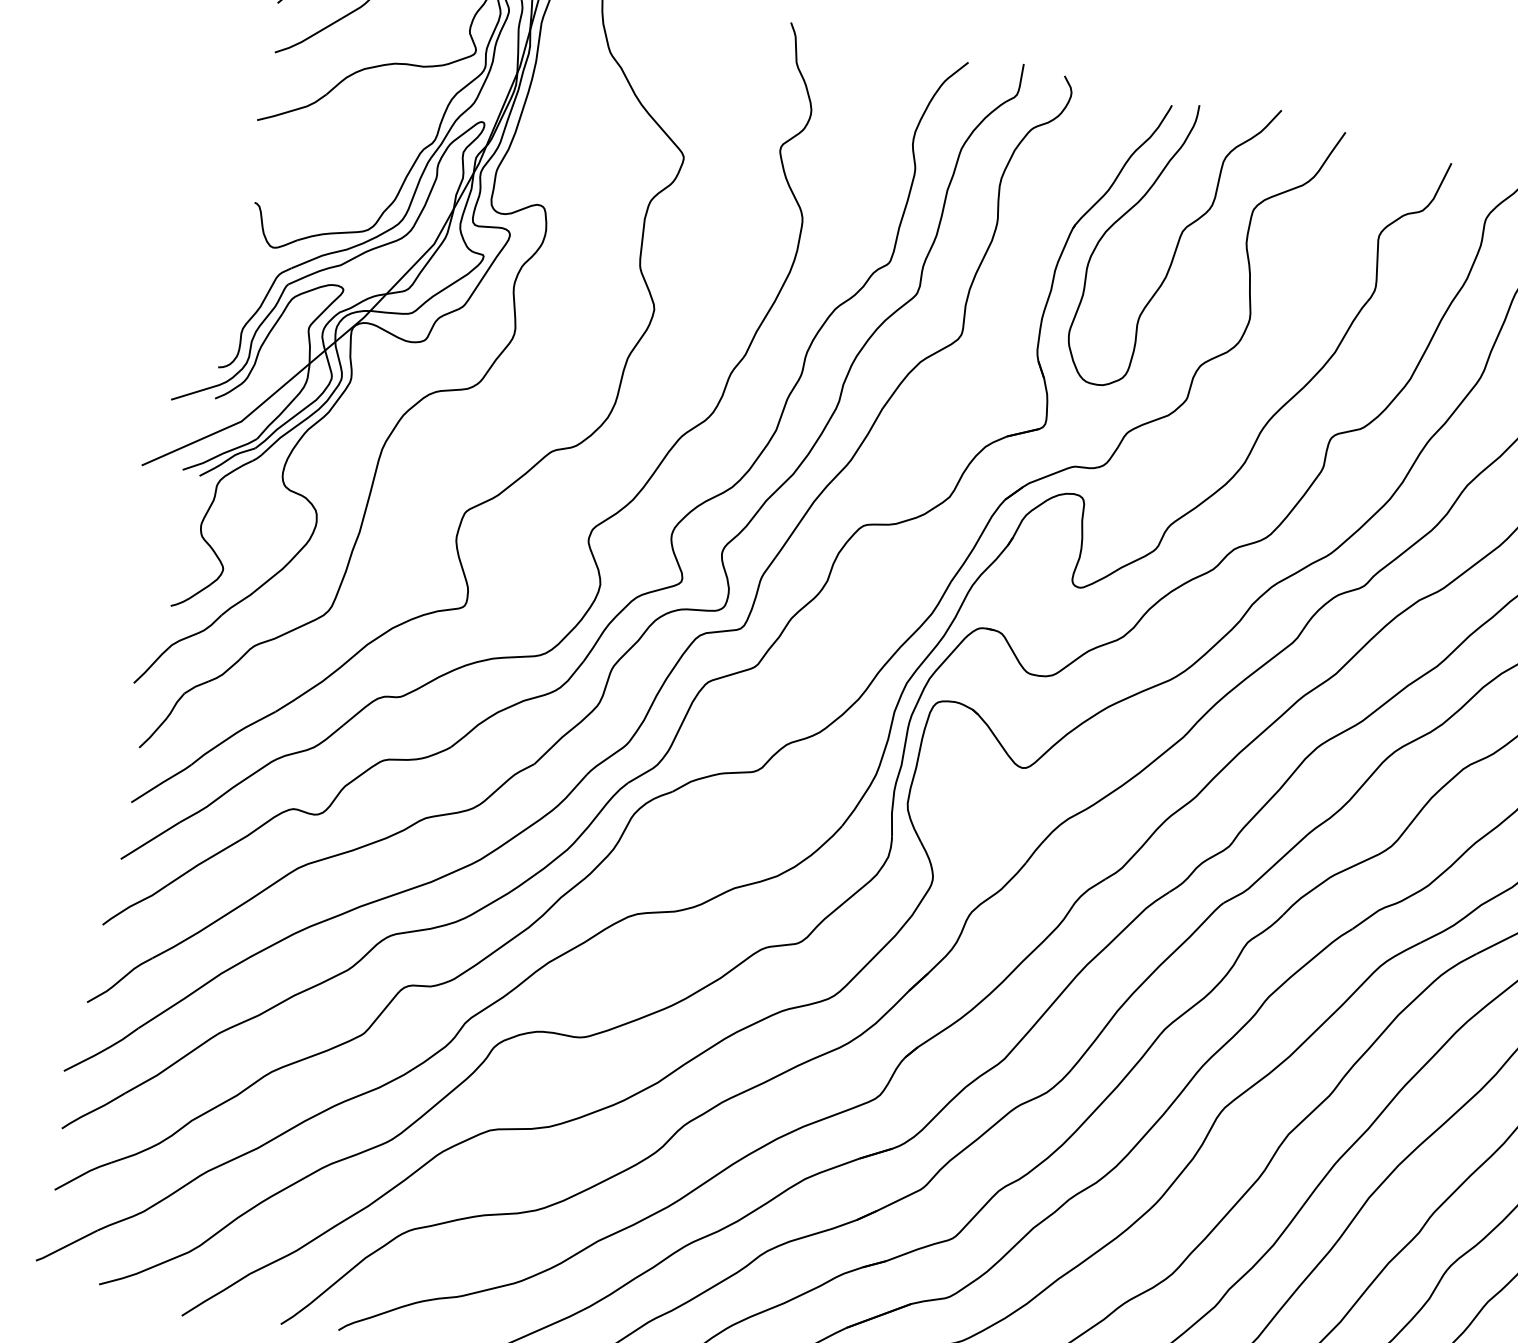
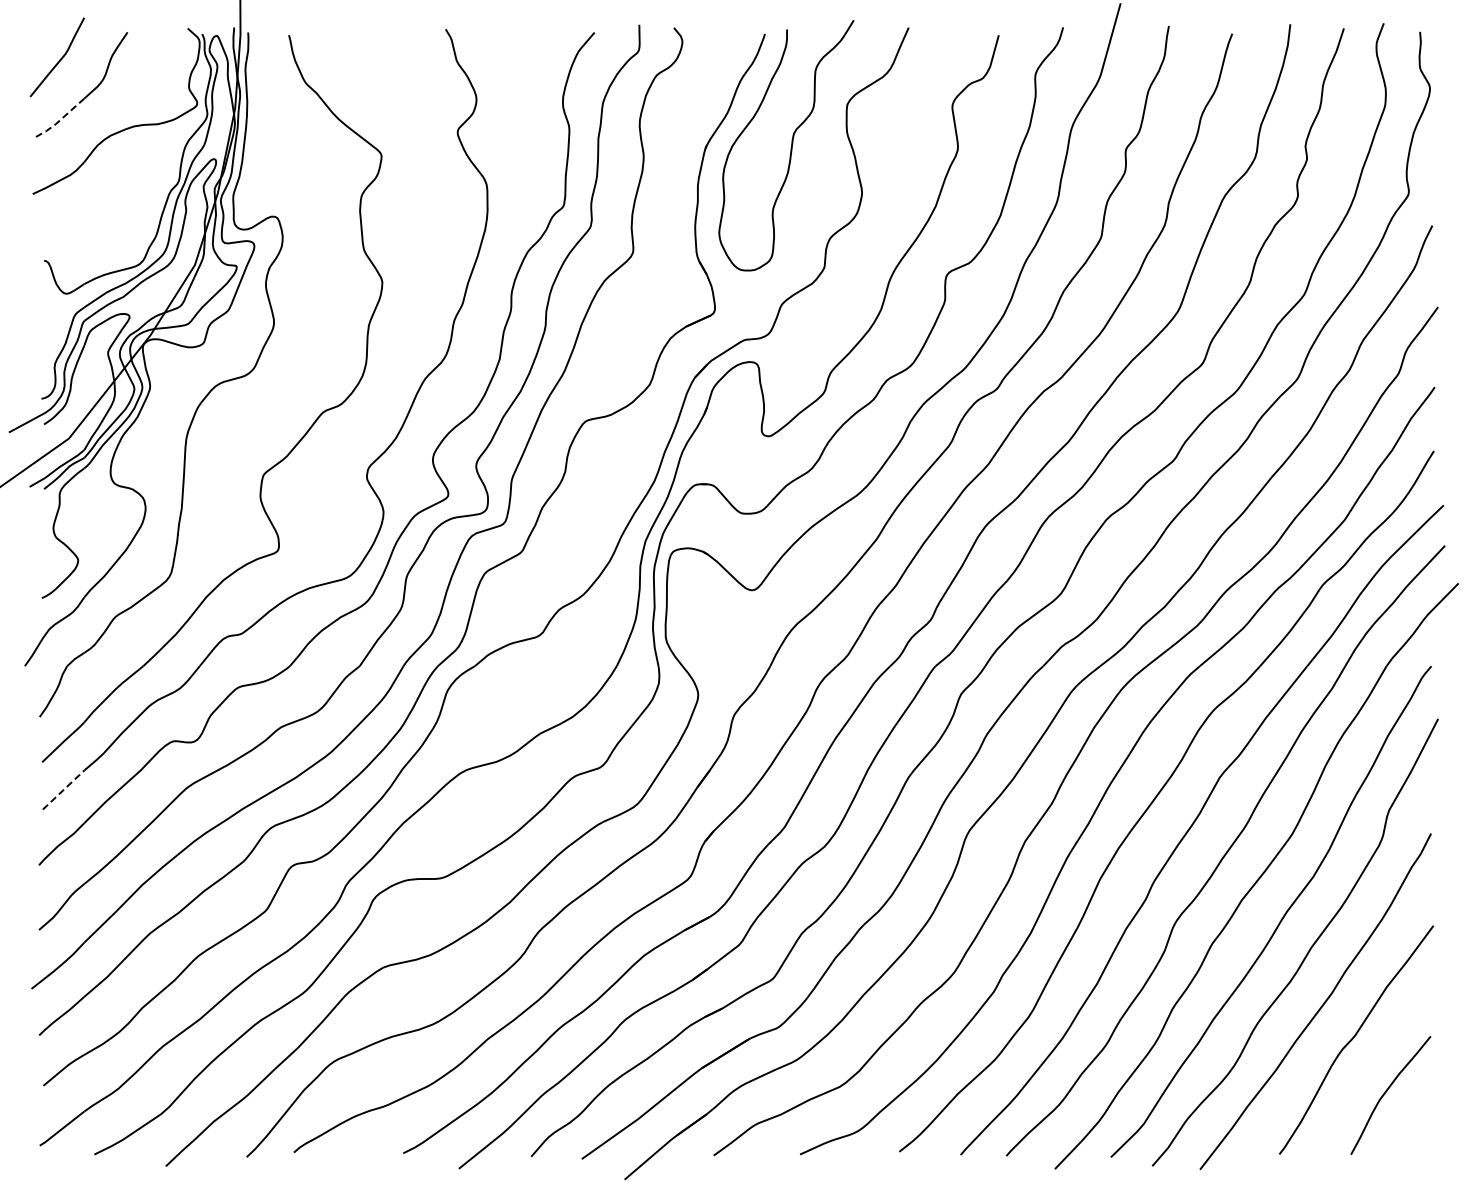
line: (308, 38) -> (60, 120), solid -> dashed
line: (150, 841) -> (63, 790), solid -> dashed

